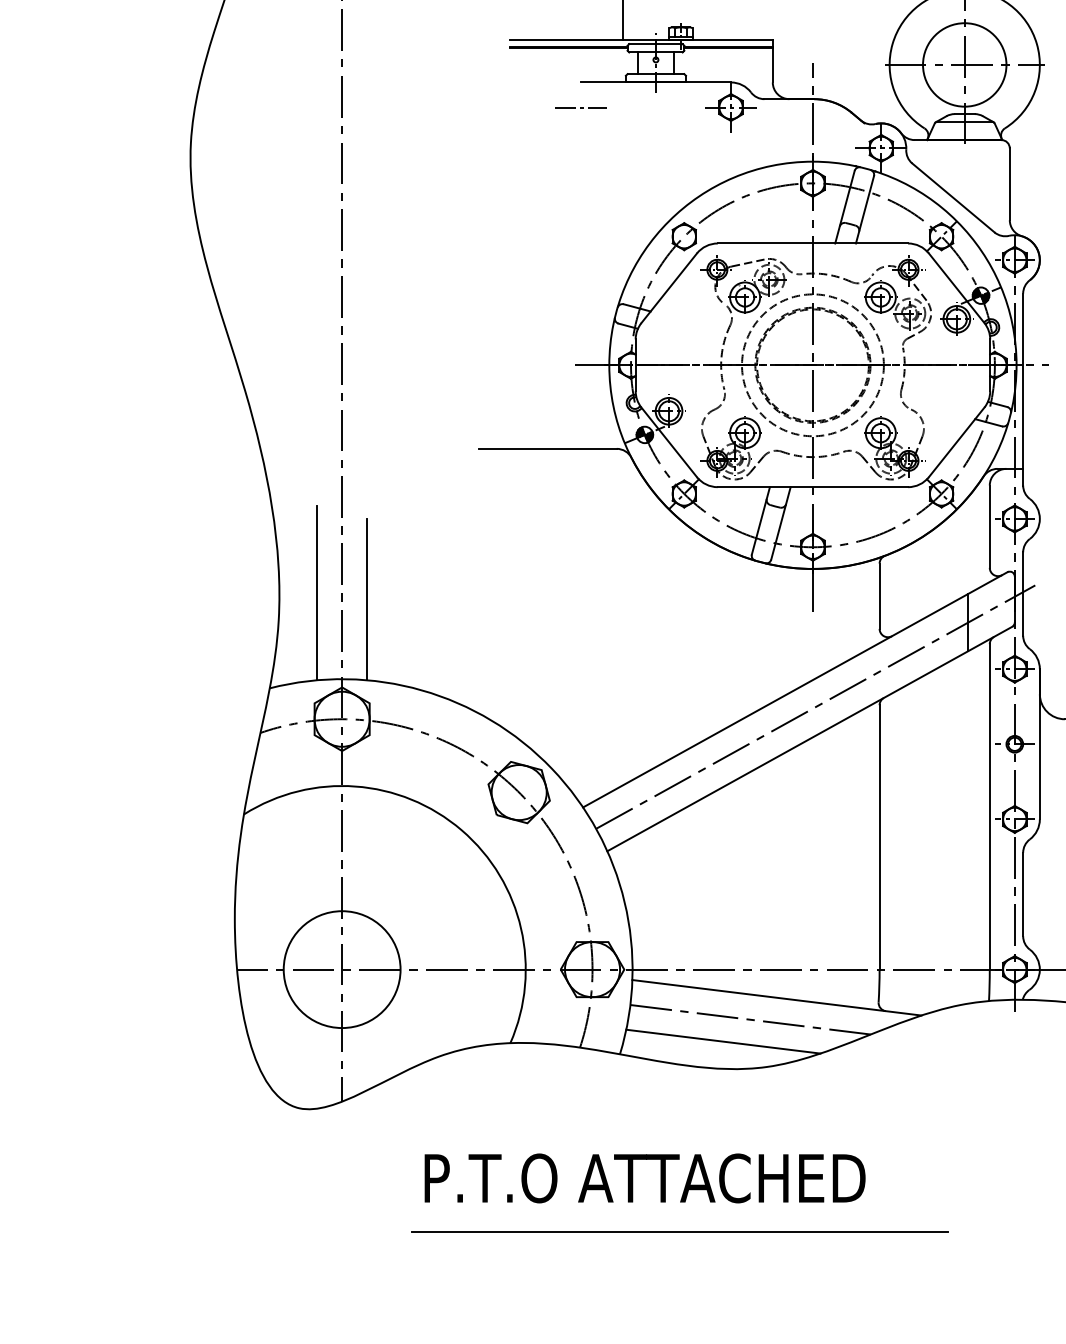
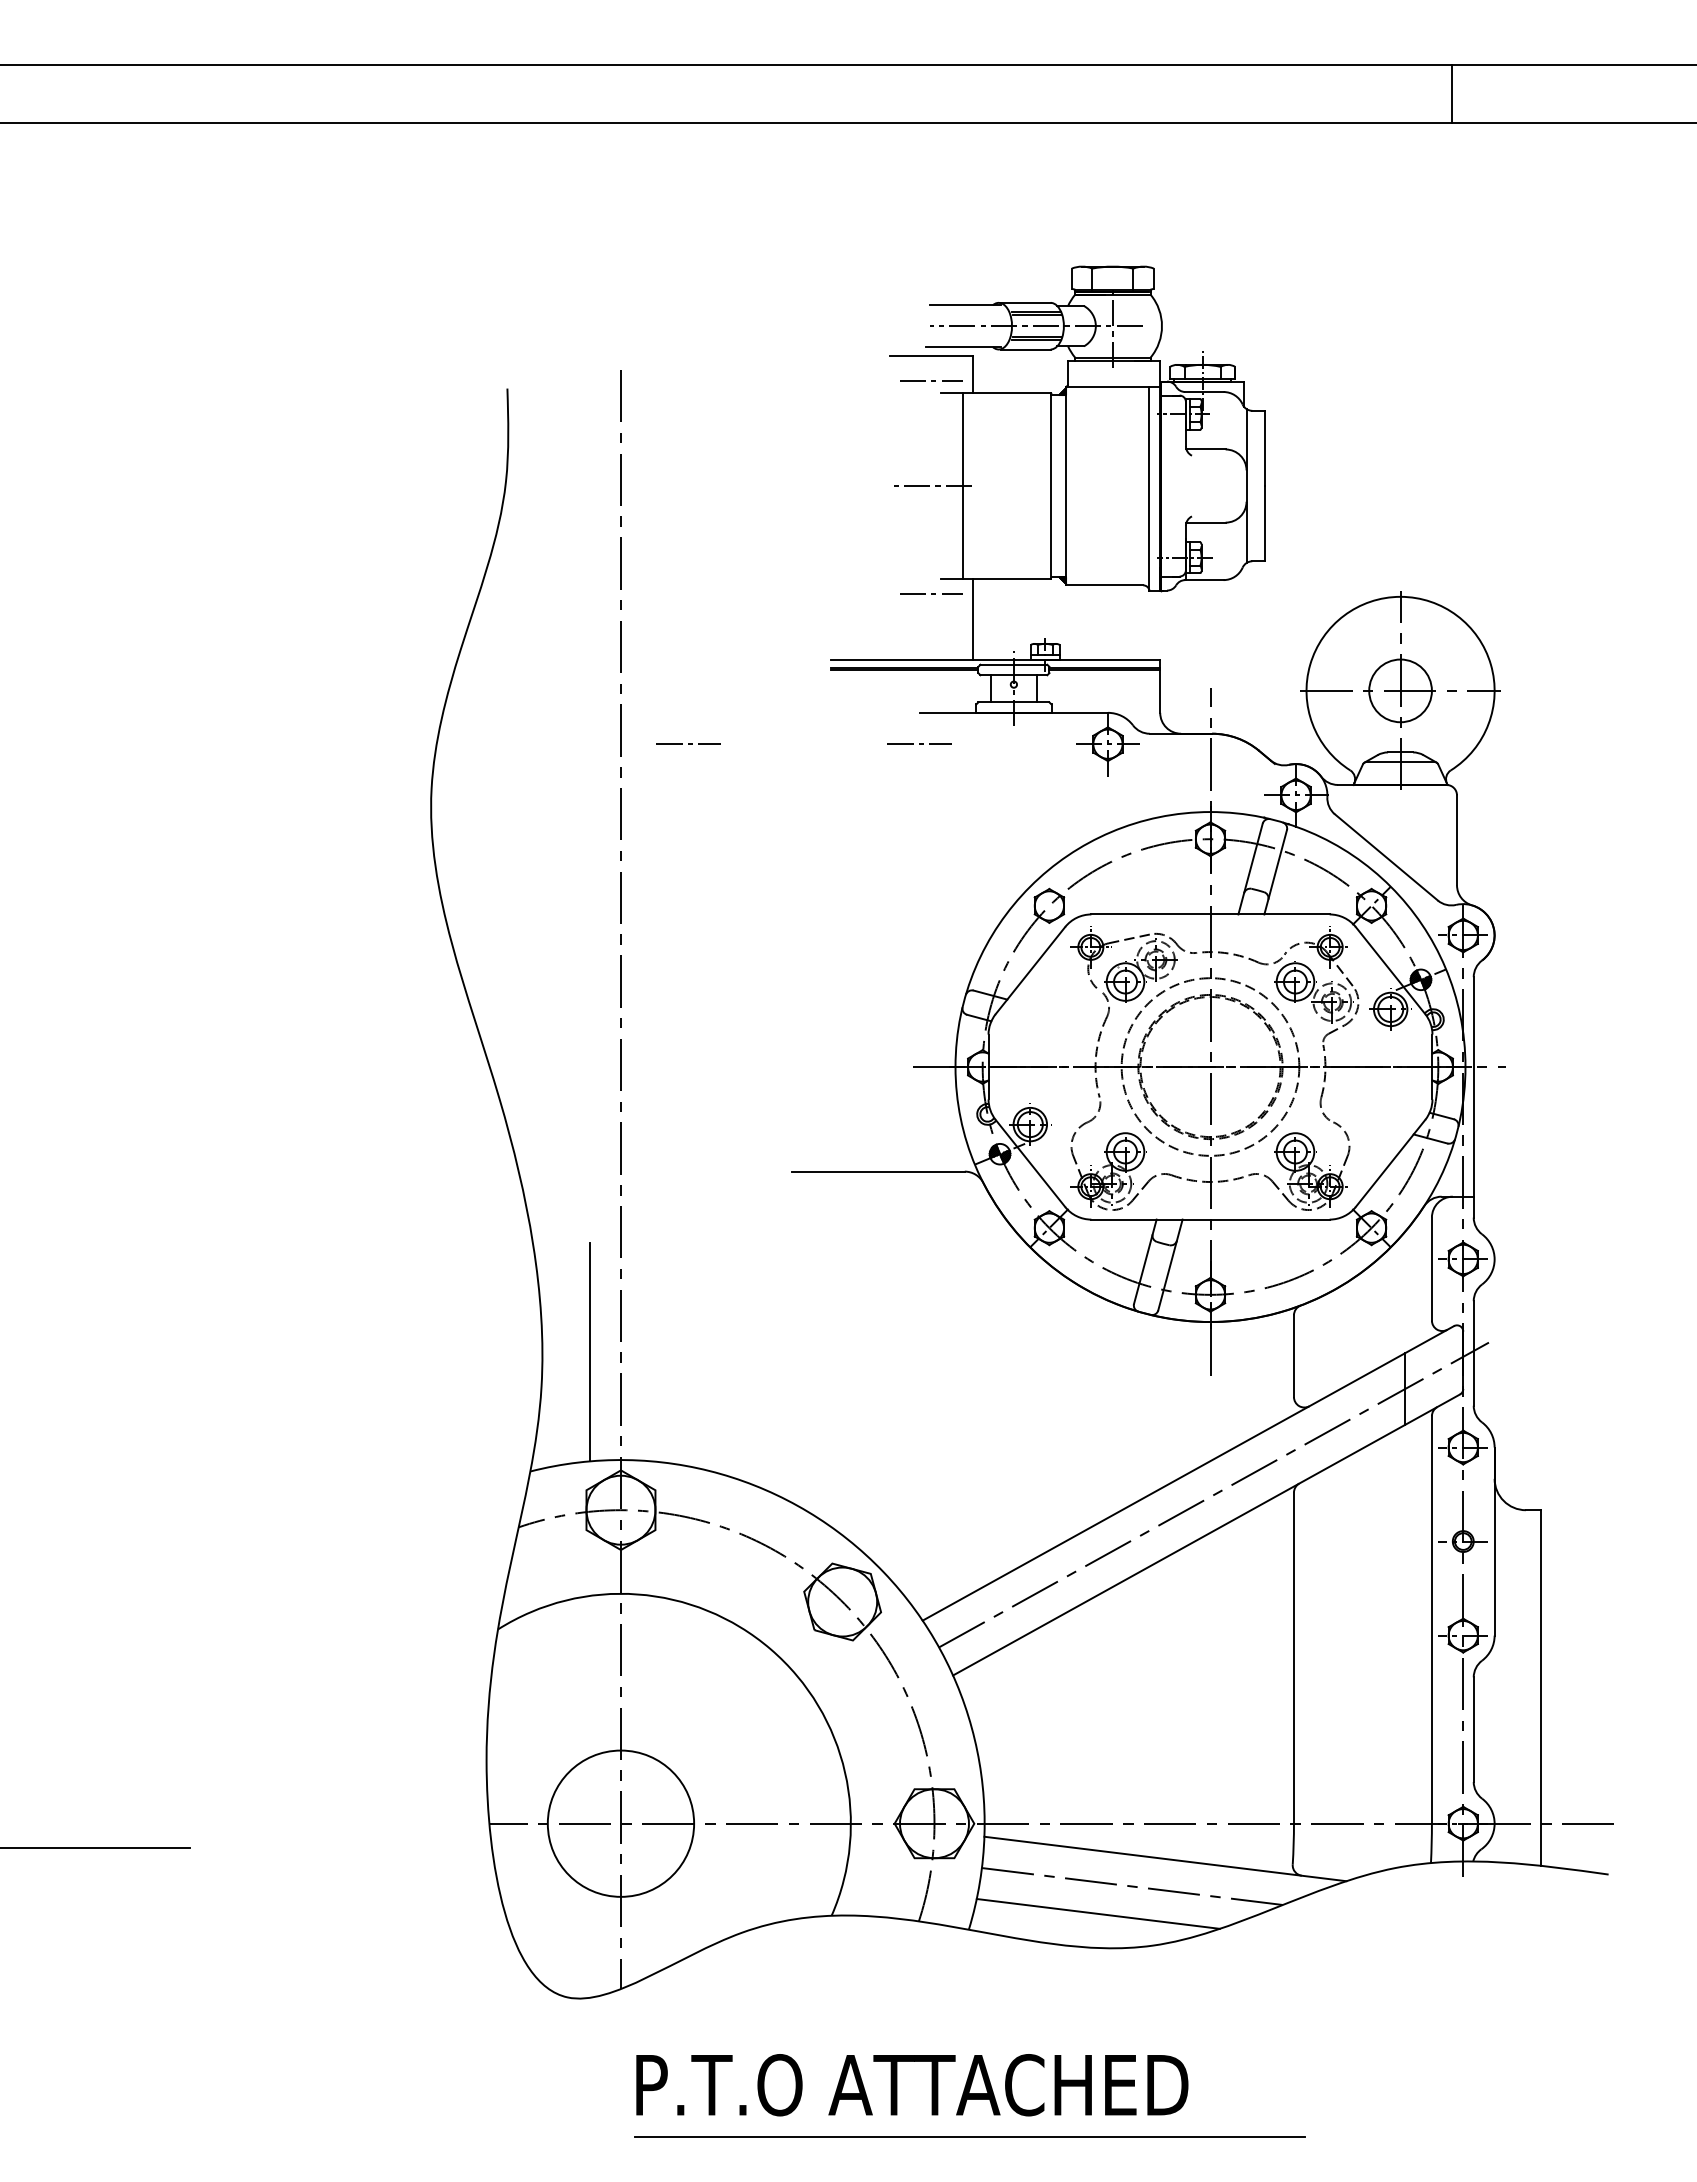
circle: (964, 64) -> (1400, 690), size x0.6
line: (396, 106) -> (688, 743), added
line: (367, 599) -> (652, 1360), removed
text: (645, 1178) -> (912, 2085), moved
line: (679, 1231) -> (969, 2136), moved

